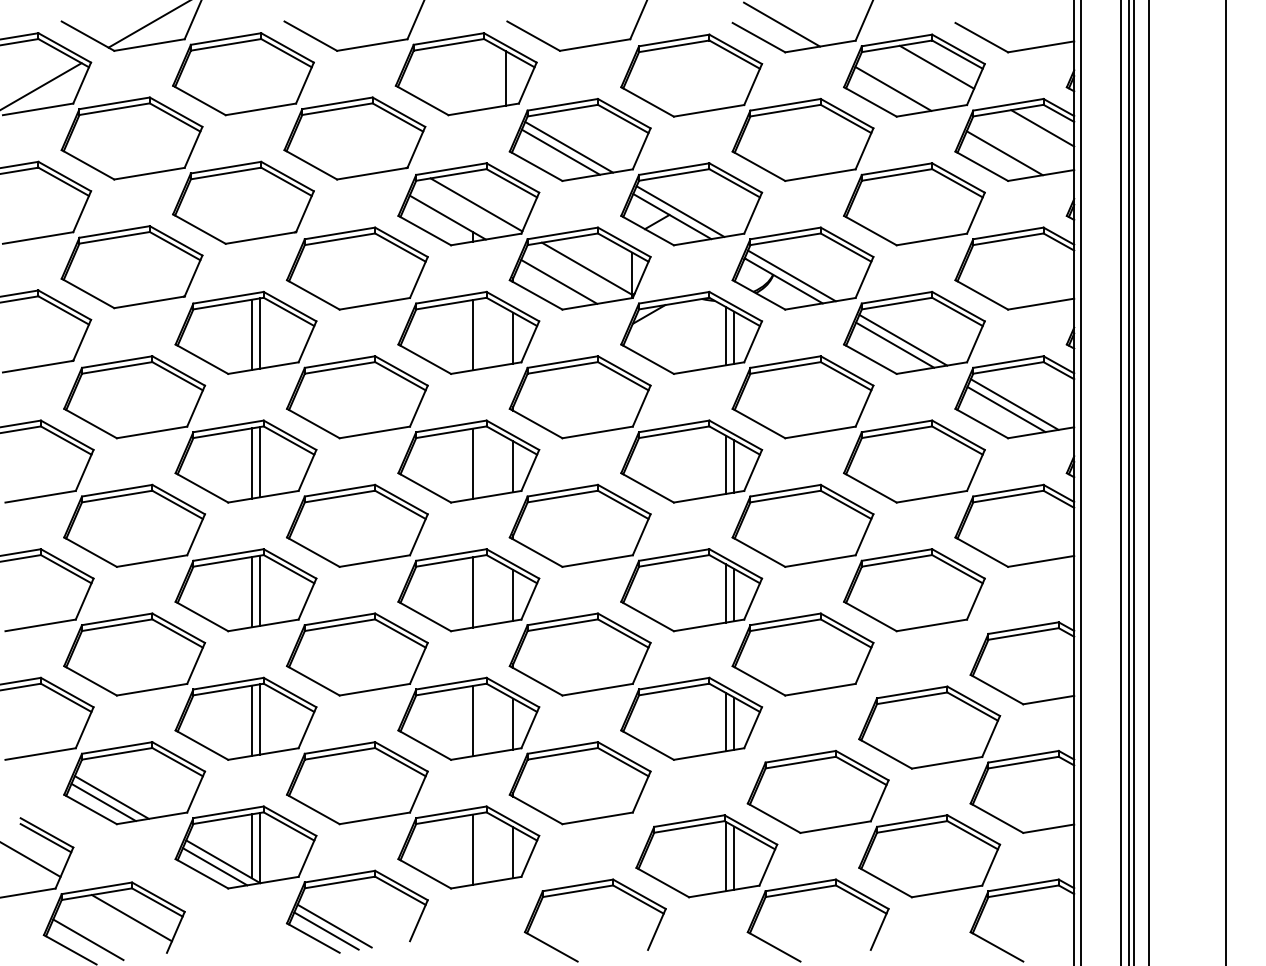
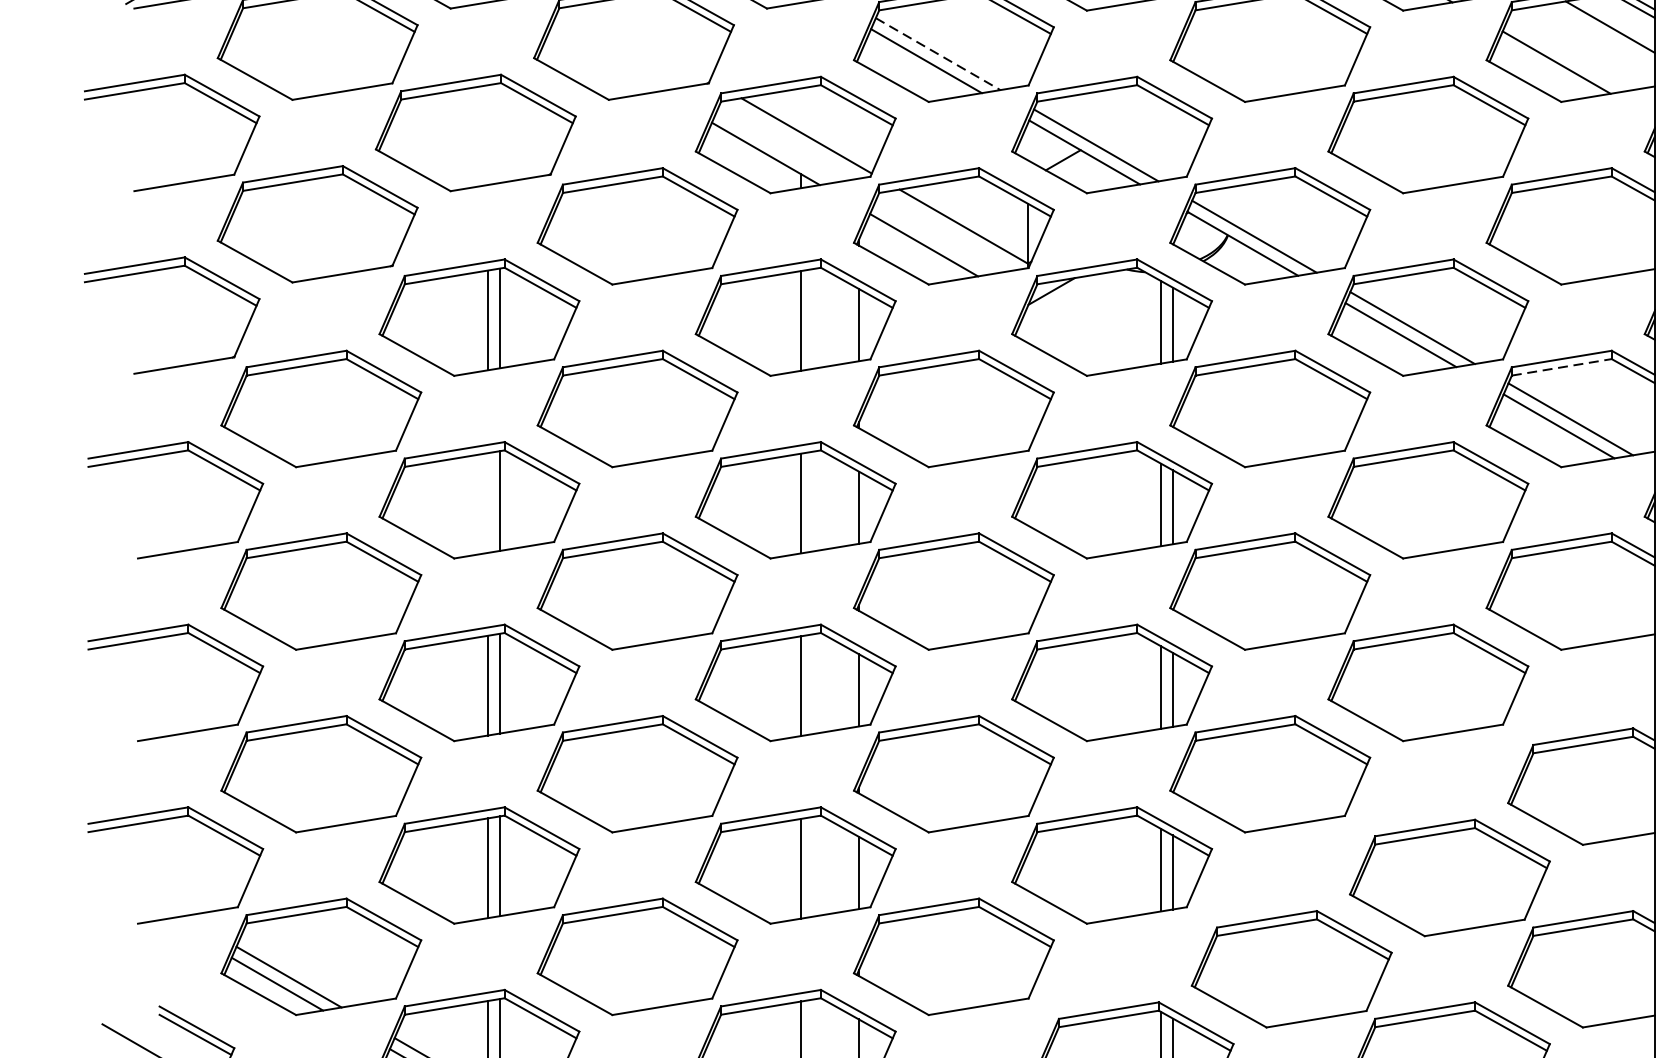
line: (569, 147) -> (938, 54), solid -> dashed
line: (1008, 367) -> (1561, 366), solid -> dashed
line: (251, 463) -> (487, 503), removed

